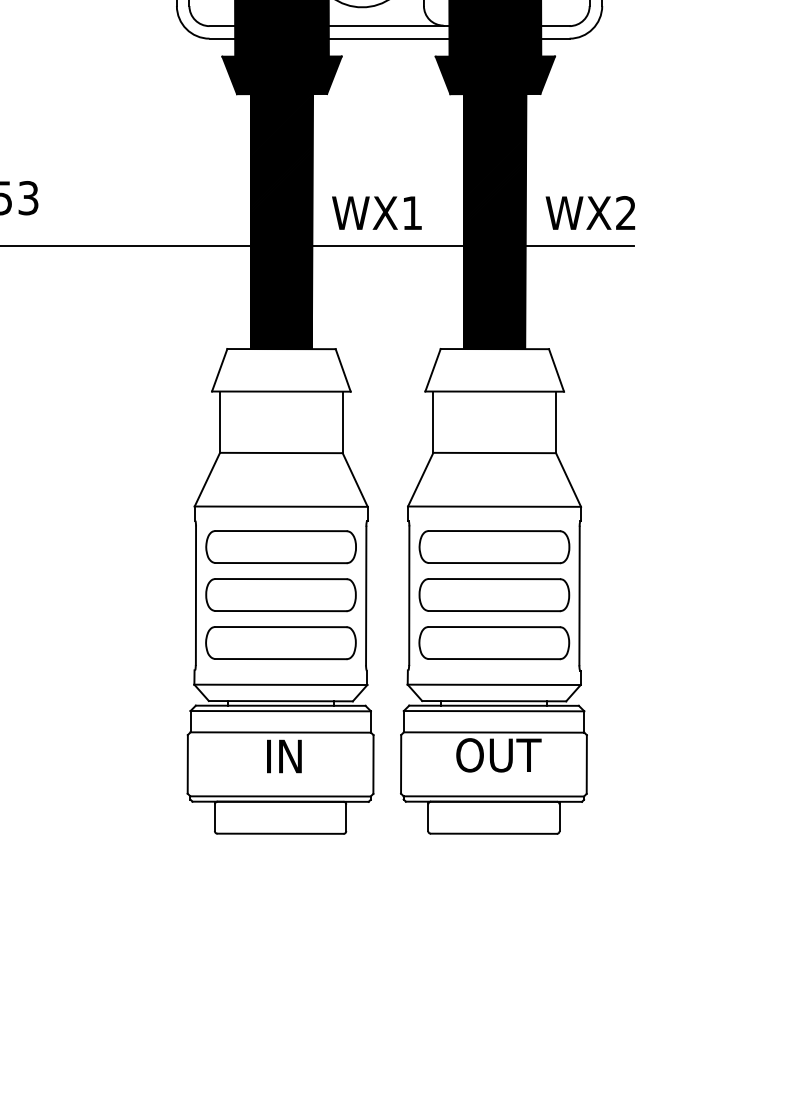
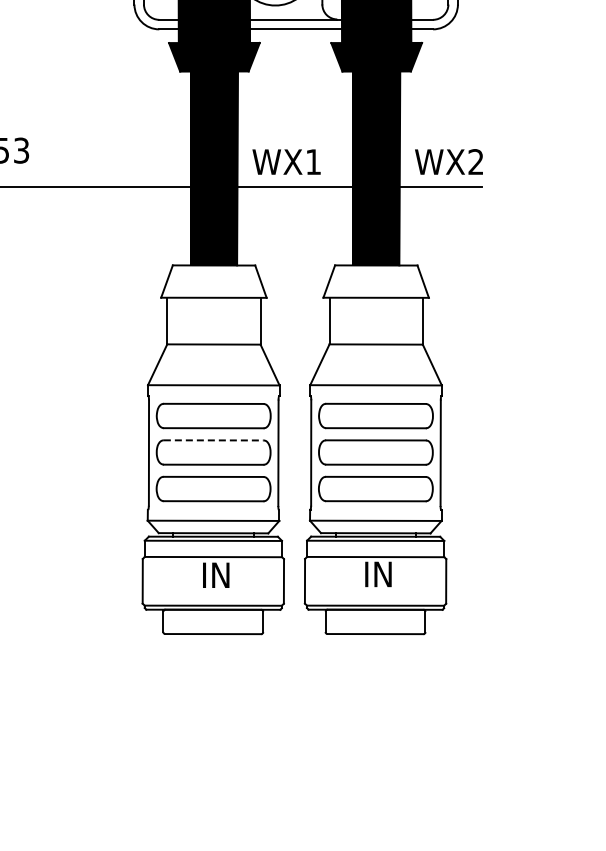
line: (280, 579) -> (213, 440), solid -> dashed
text: (499, 755) -> (379, 574), OUT -> IN

